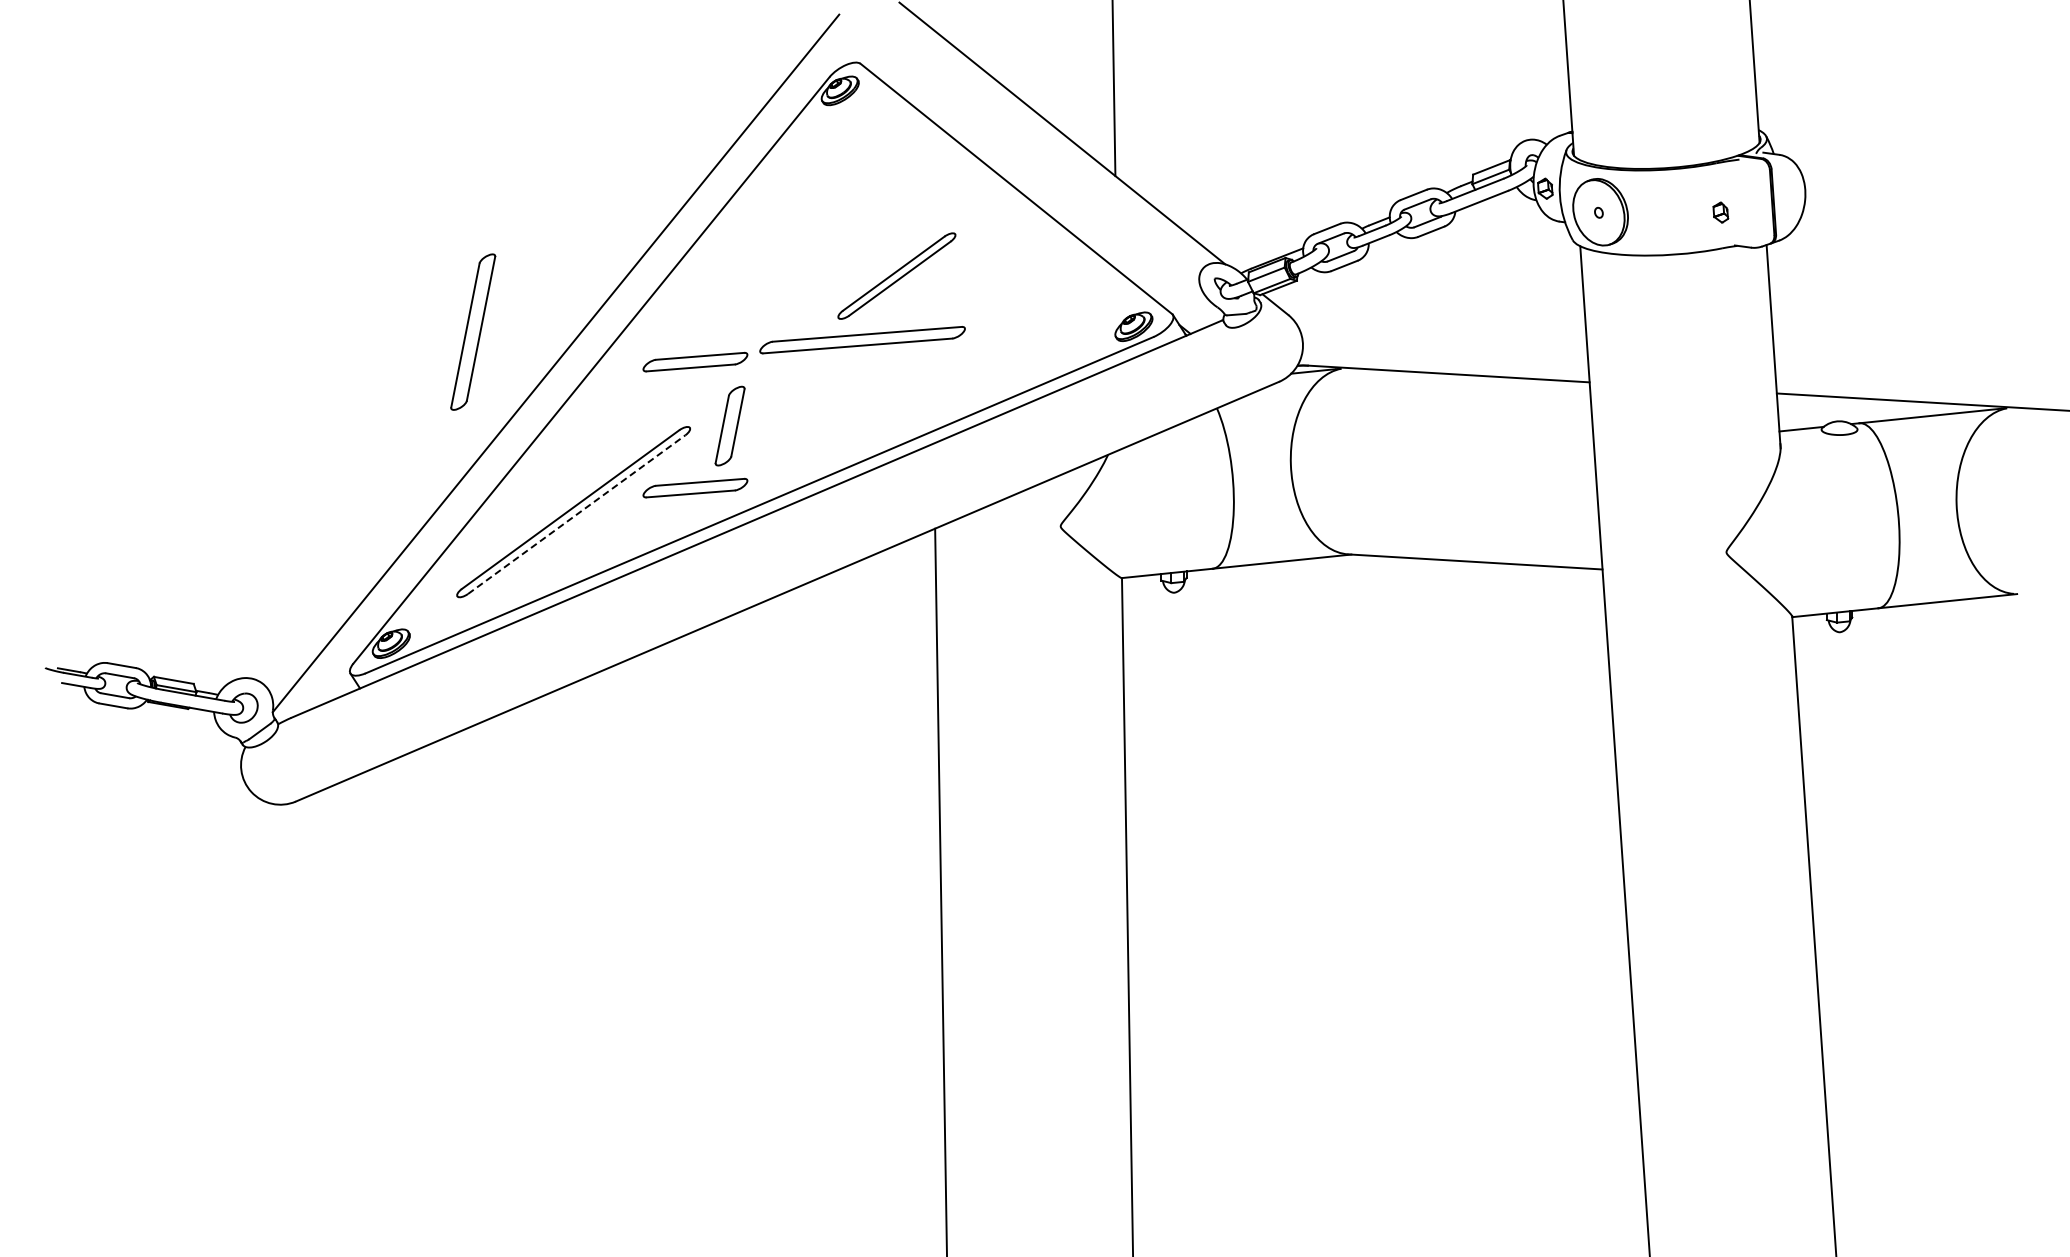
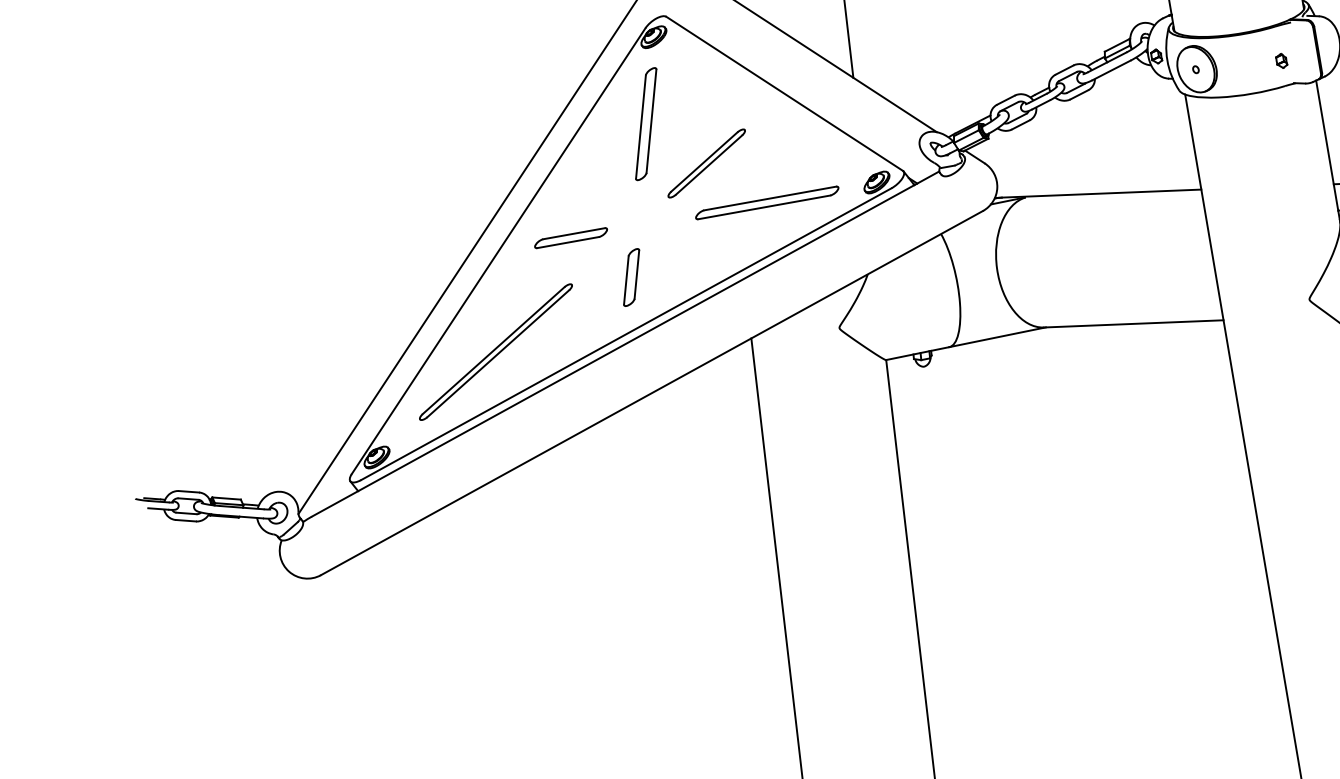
part: (473, 331) -> (646, 123), moved
part: (862, 340) -> (767, 203), moved
part: (729, 425) -> (631, 277), moved
part: (695, 487) -> (579, 326), removed
line: (576, 514) -> (498, 353), dashed -> solid

